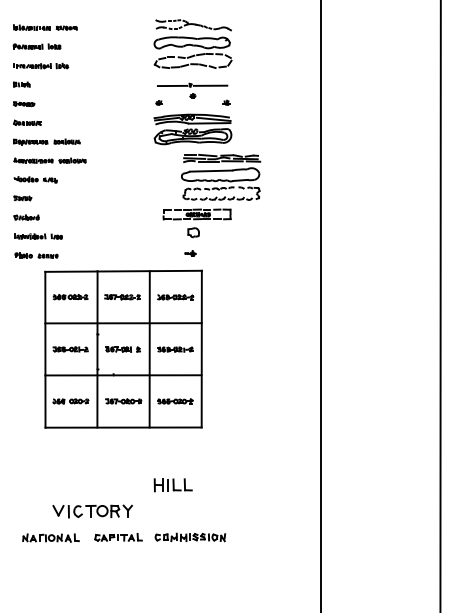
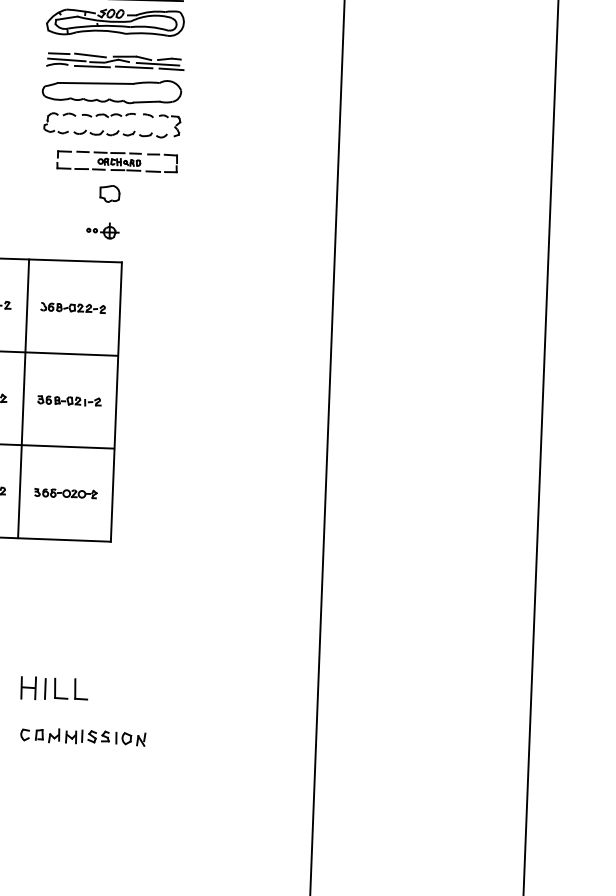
part: (221, 177) -> (113, 95), moved
part: (190, 253) -> (102, 230), size x1.67
part: (172, 485) -> (53, 689), moved

